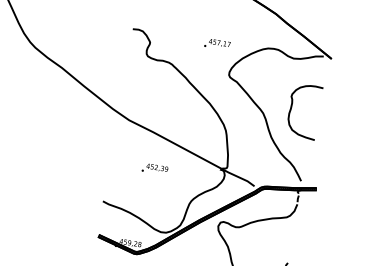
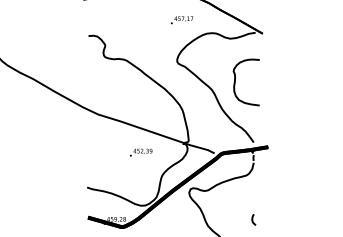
text: (216, 44) -> (181, 20), moved
text: (155, 169) -> (141, 152), moved

